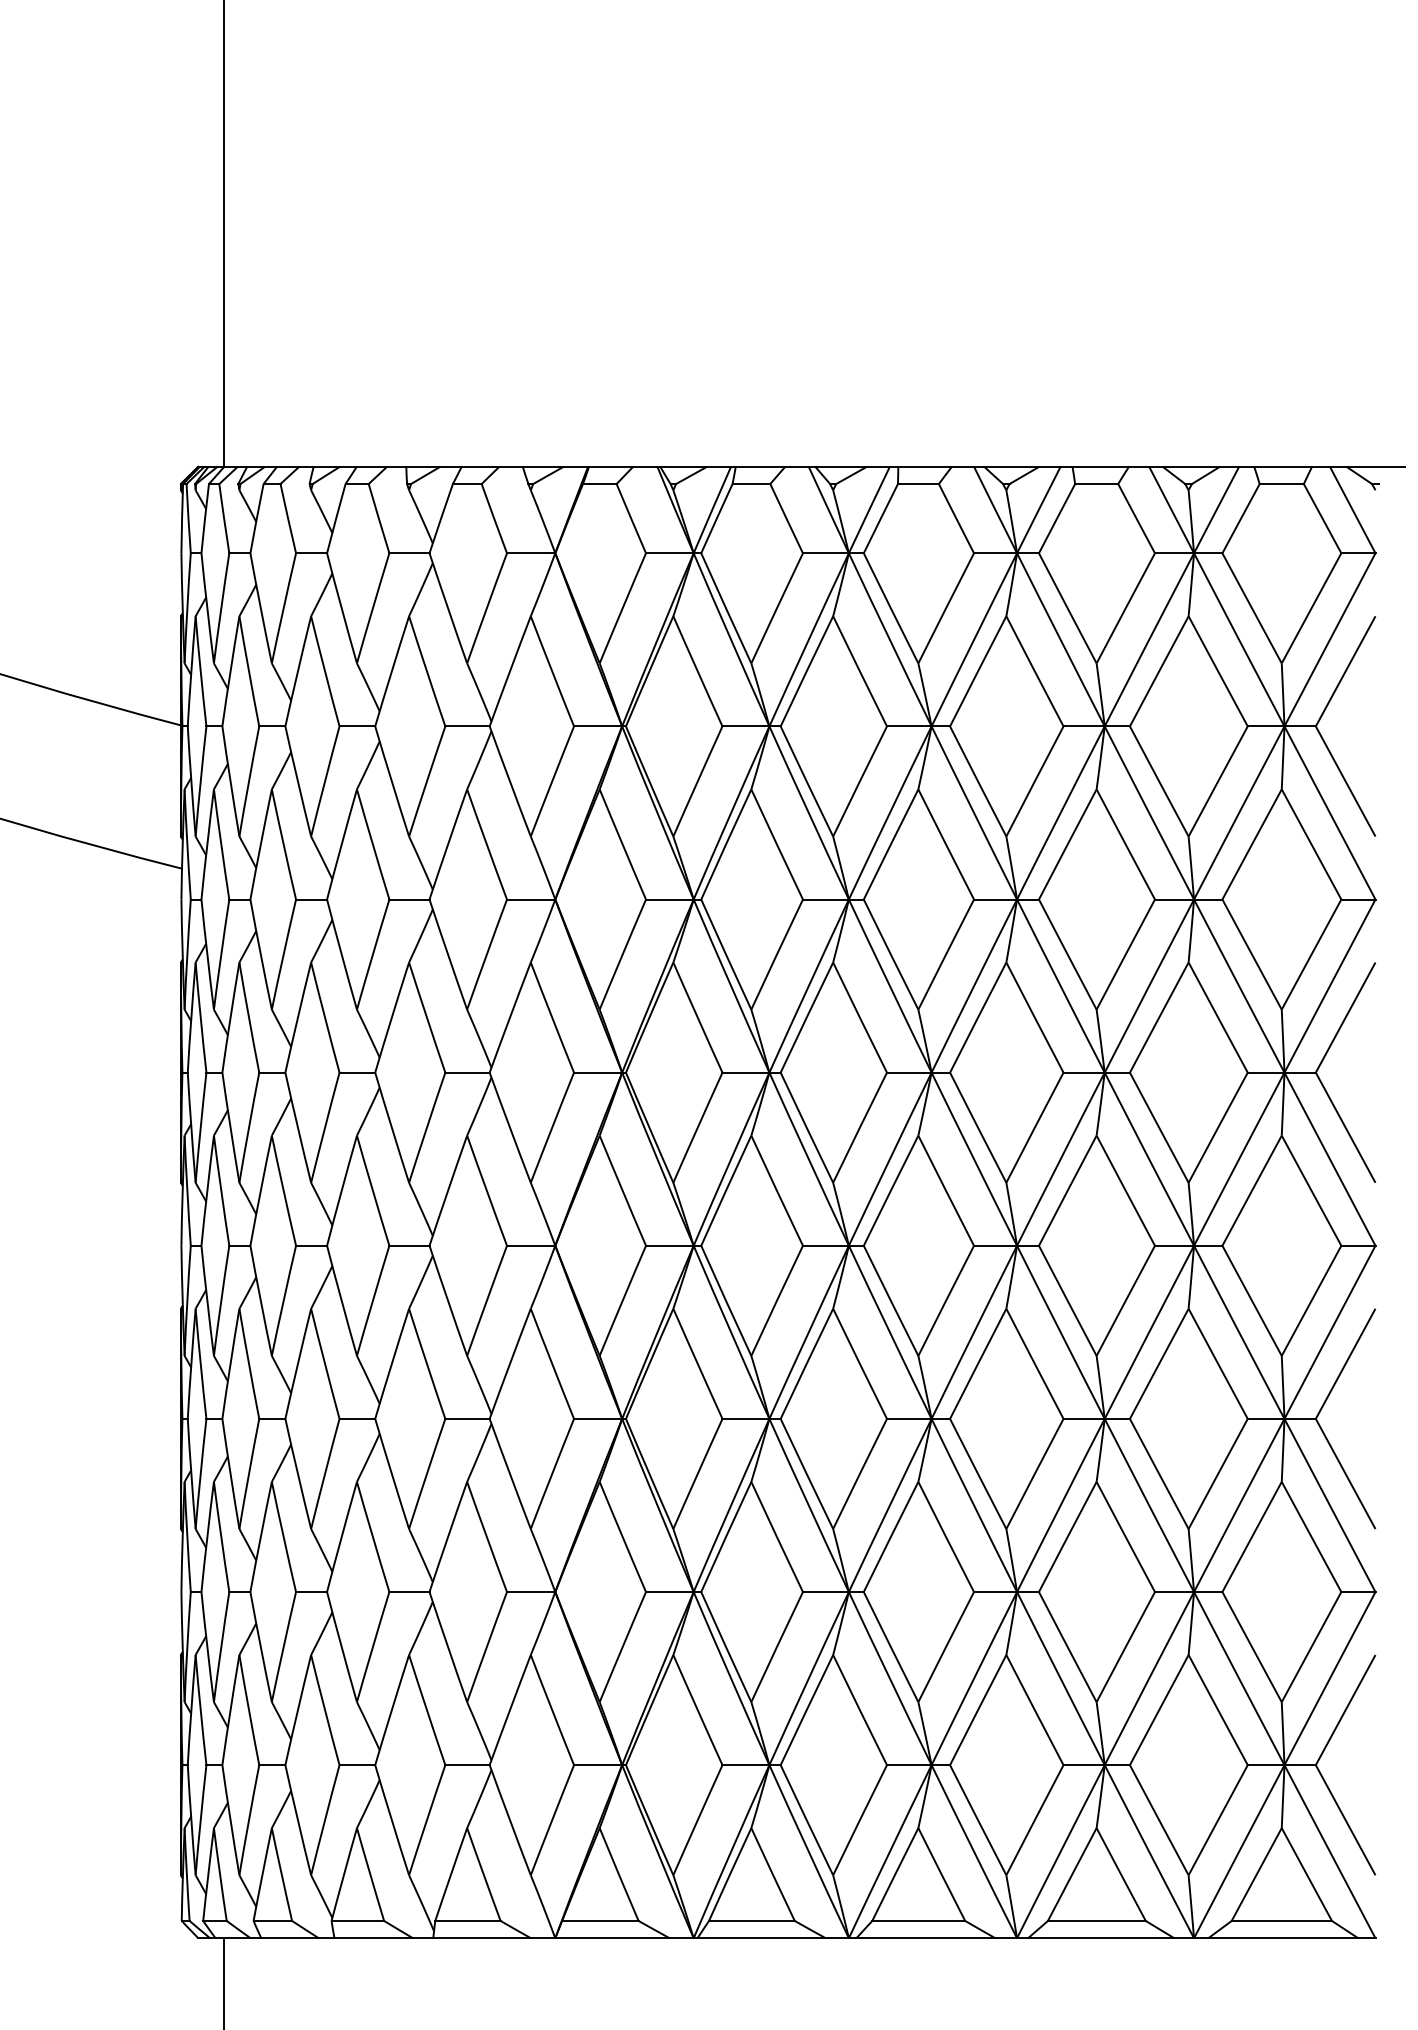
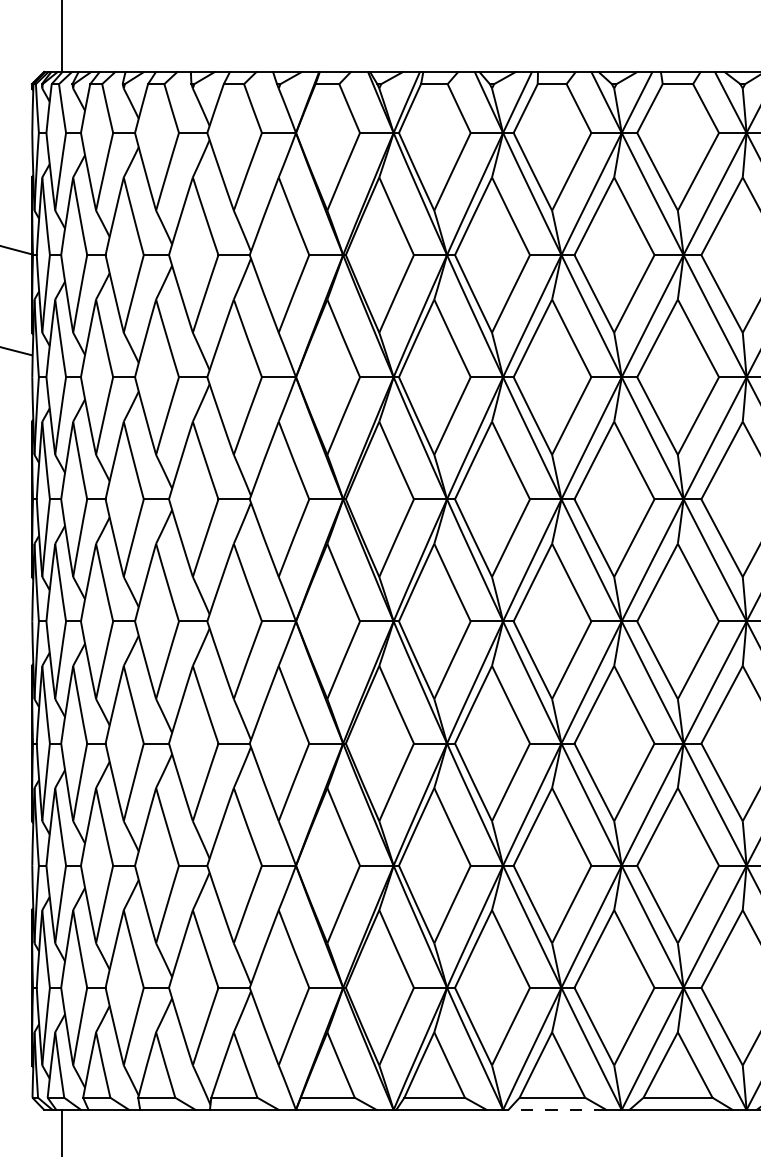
line: (925, 1938) -> (557, 1110), solid -> dashed

